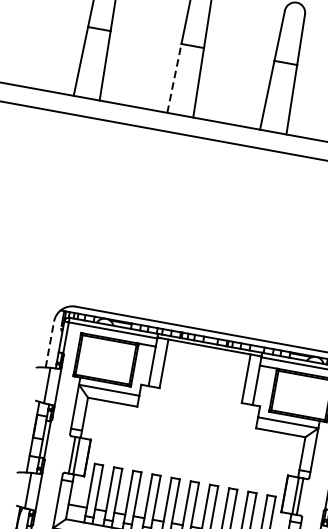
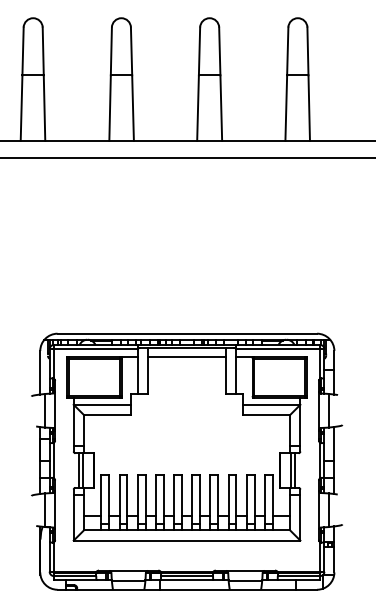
line: (174, 78) -> (110, 108), dashed -> solid
line: (50, 344) -> (40, 372), dashed -> solid
line: (207, 356) -> (186, 357), added

